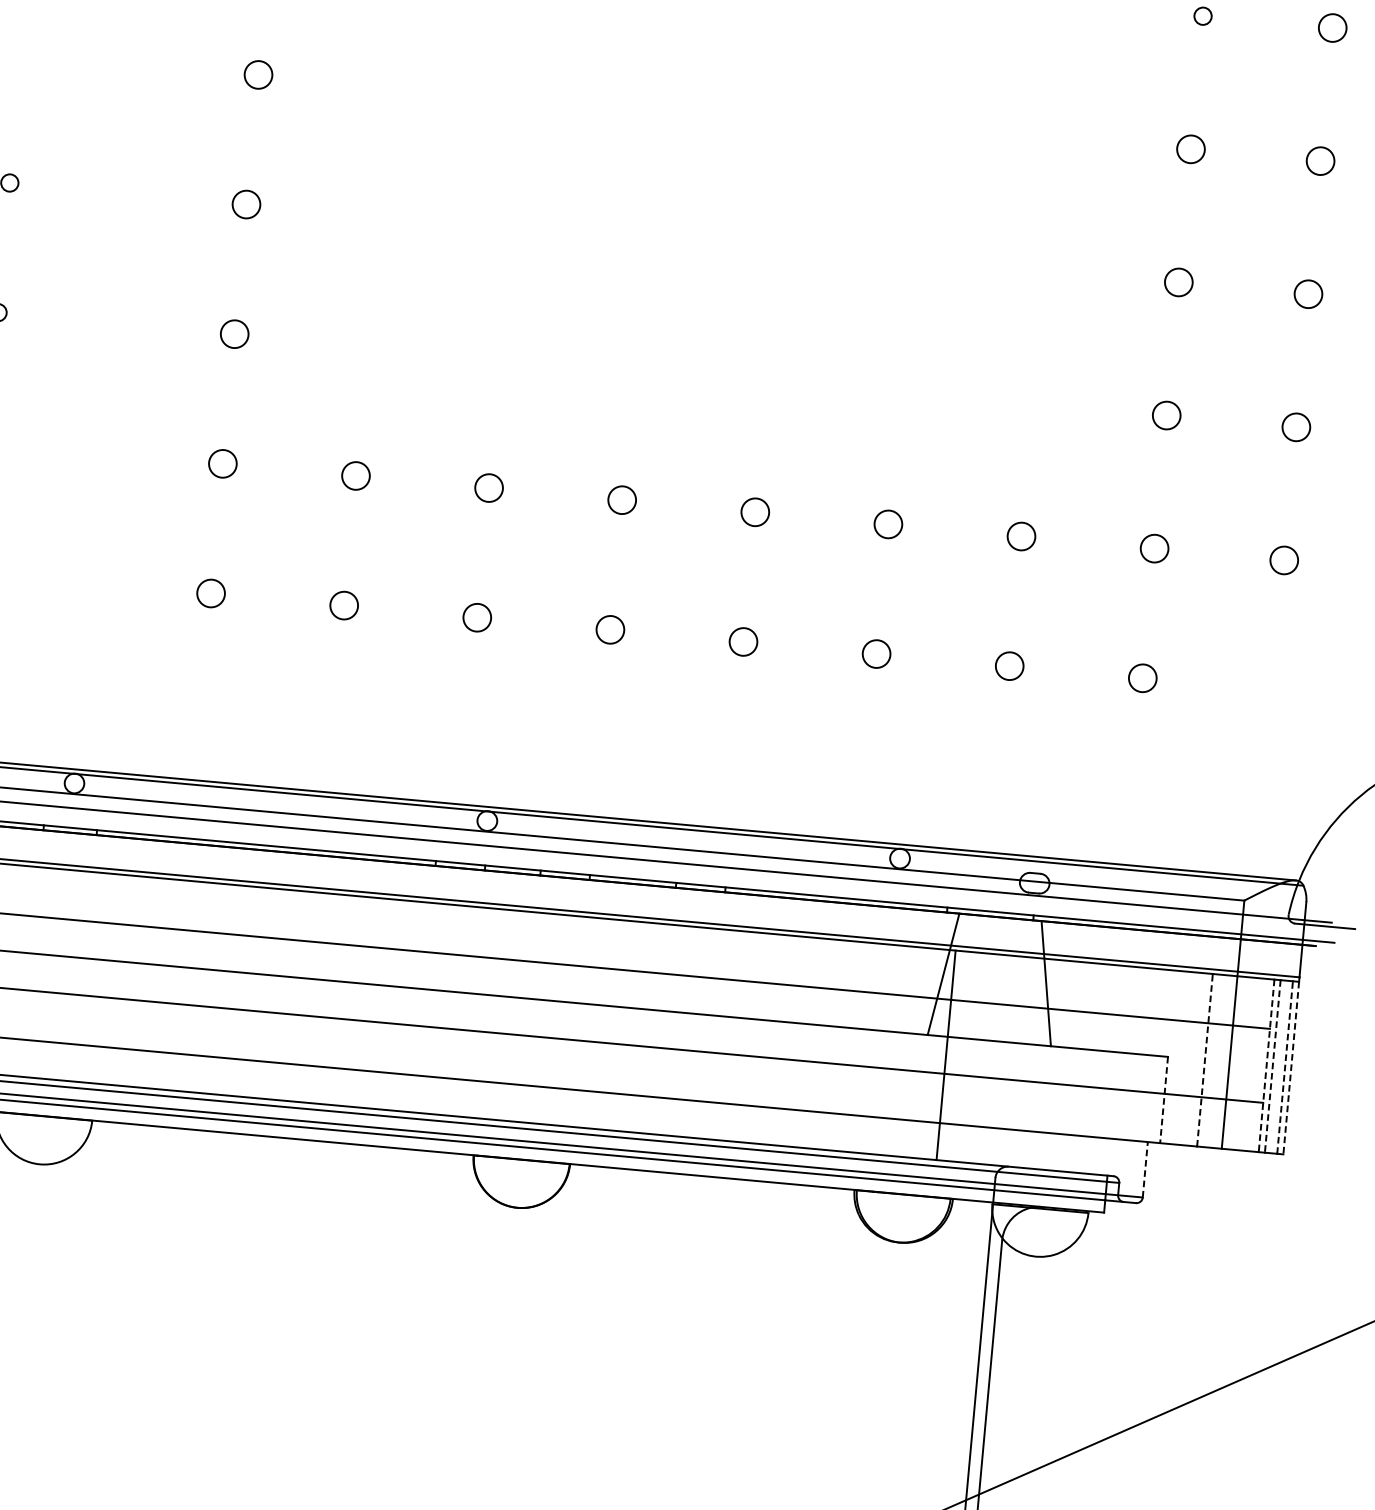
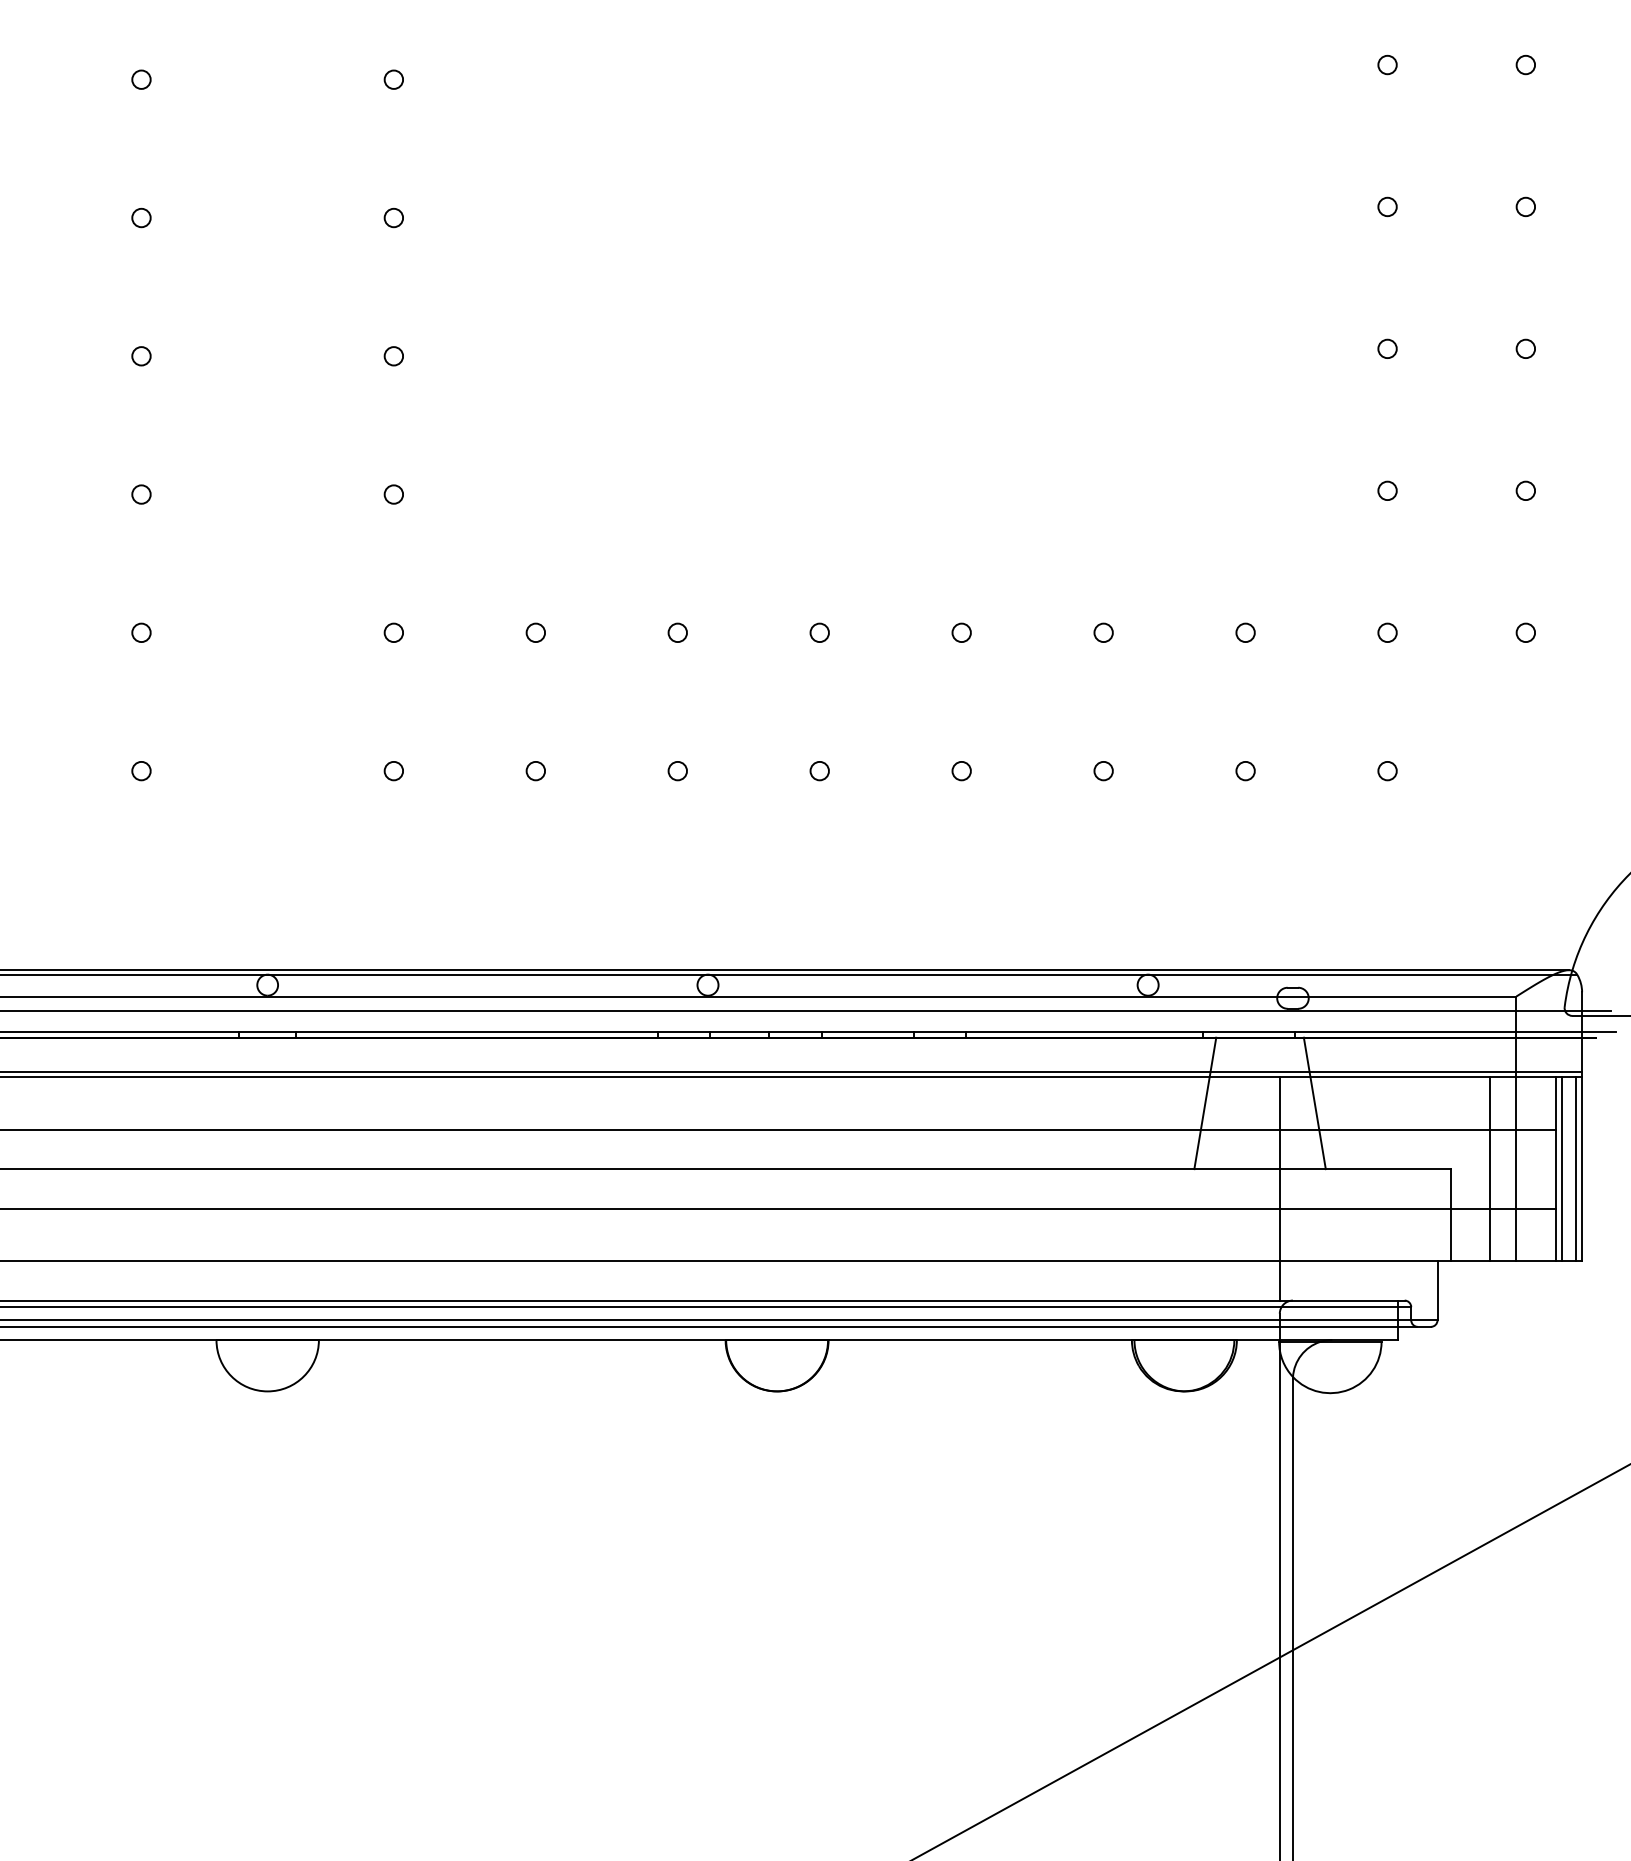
circle: (1332, 27) -> (1525, 64), size x0.62
circle: (21, 52) -> (141, 217), added
circle: (257, 74) -> (393, 217), size x0.62
circle: (1190, 148) -> (1387, 206), size x0.62
circle: (1320, 160) -> (1525, 206), size x0.62
circle: (246, 204) -> (393, 356), size x0.62
circle: (1178, 282) -> (1387, 348), size x0.62
circle: (1308, 293) -> (1525, 348), size x0.62
circle: (234, 334) -> (393, 494), size x0.62
circle: (1166, 415) -> (1387, 490), size x0.62
circle: (1296, 426) -> (1525, 490), size x0.62
circle: (222, 463) -> (393, 632), size x0.62
circle: (355, 475) -> (535, 632), size x0.62
circle: (488, 487) -> (677, 632), size x0.62
circle: (621, 499) -> (819, 632), size x0.62
circle: (755, 511) -> (961, 632), size x0.62
circle: (888, 524) -> (1103, 632), size x0.62
circle: (1021, 536) -> (1245, 632), size x0.62
circle: (1154, 548) -> (1387, 632), size x0.62
circle: (1283, 560) -> (1525, 632), size x0.62
circle: (210, 592) -> (393, 770), size x0.62
circle: (343, 605) -> (535, 770), size x0.62
circle: (477, 617) -> (677, 770), size x0.62
circle: (610, 629) -> (819, 770), size x0.62
circle: (743, 641) -> (961, 770), size x0.62
circle: (876, 653) -> (1103, 770), size x0.62
circle: (1009, 665) -> (1245, 770), size x0.62
circle: (1142, 677) -> (1387, 770), size x0.62
line: (945, 1054) -> (1279, 1188), moved
line: (1205, 1059) -> (1490, 1168), dashed -> solid
line: (1266, 1066) -> (1555, 1169), dashed -> solid
line: (1272, 1066) -> (1562, 1169), dashed -> solid
line: (1285, 1066) -> (1575, 1168), dashed -> solid
line: (1291, 1068) -> (1582, 1169), dashed -> solid
line: (1163, 1100) -> (1450, 1215), dashed -> solid
line: (1145, 1169) -> (1437, 1290), dashed -> solid

